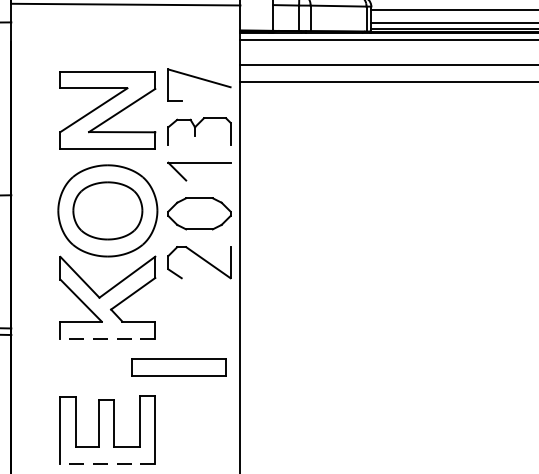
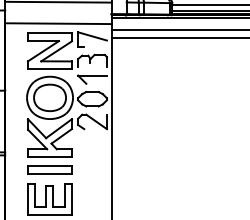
line: (126, 50) -> (58, 23), added
line: (108, 339) -> (50, 157), dashed -> solid
part: (177, 365) -> (49, 169), moved
line: (108, 464) -> (50, 215), dashed -> solid

